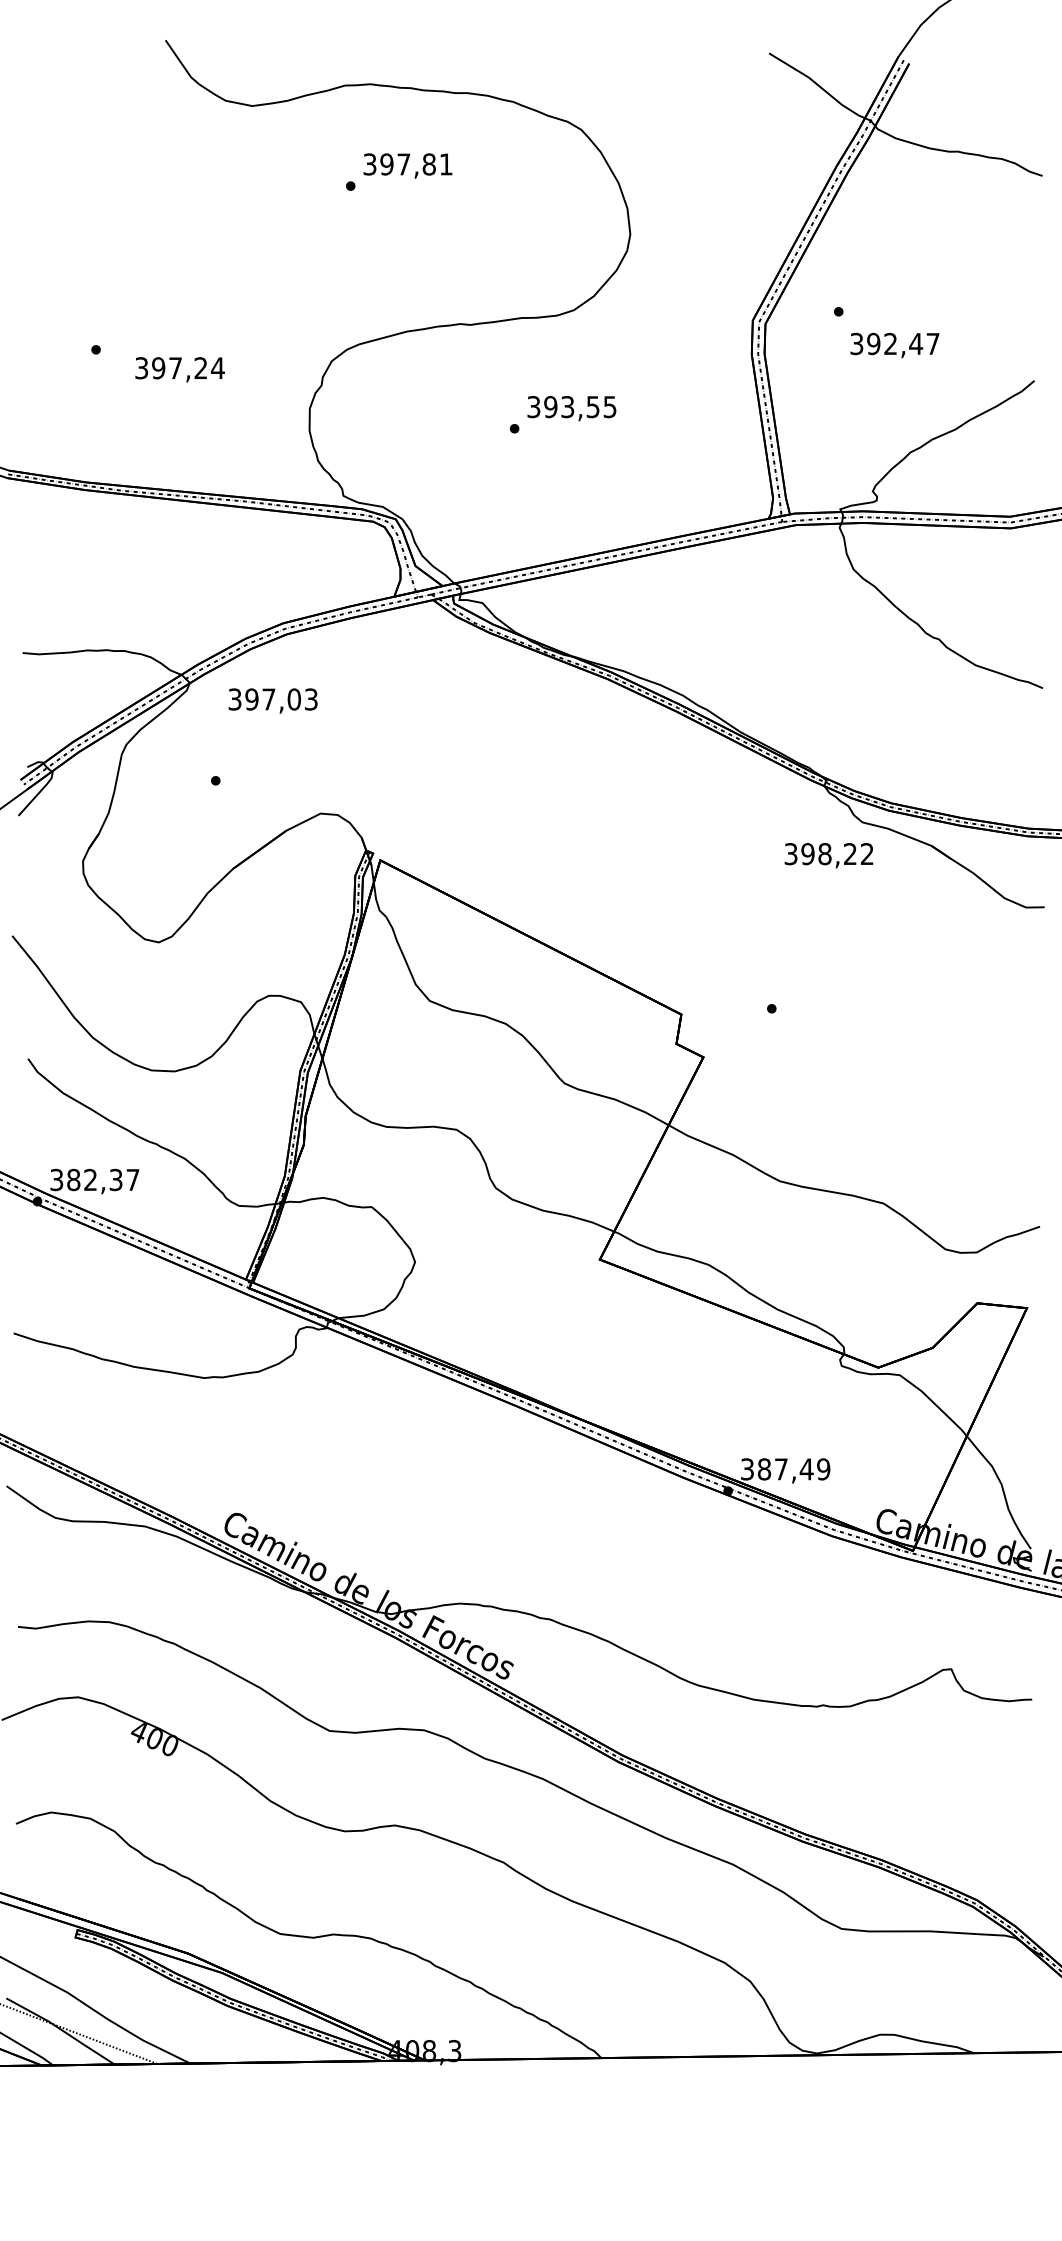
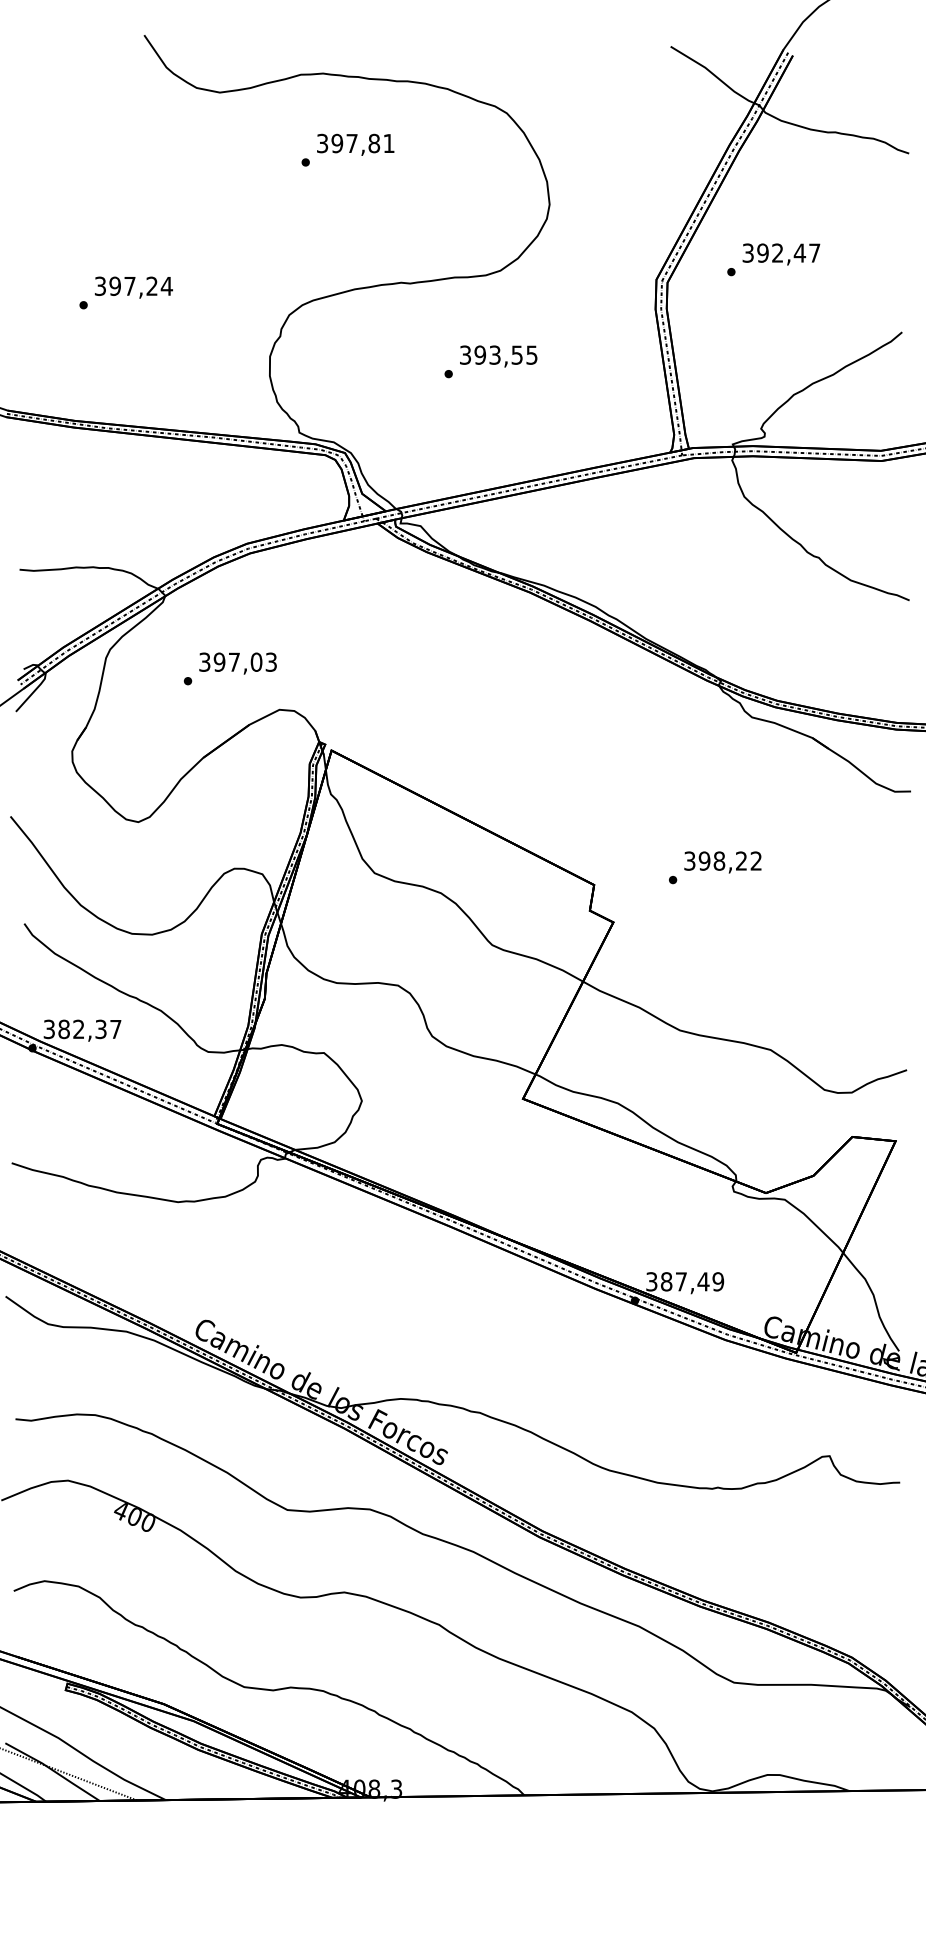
text: (894, 345) -> (781, 254), moved
text: (179, 369) -> (133, 287), moved
text: (272, 700) -> (237, 663), moved
text: (828, 855) -> (722, 862), moved

